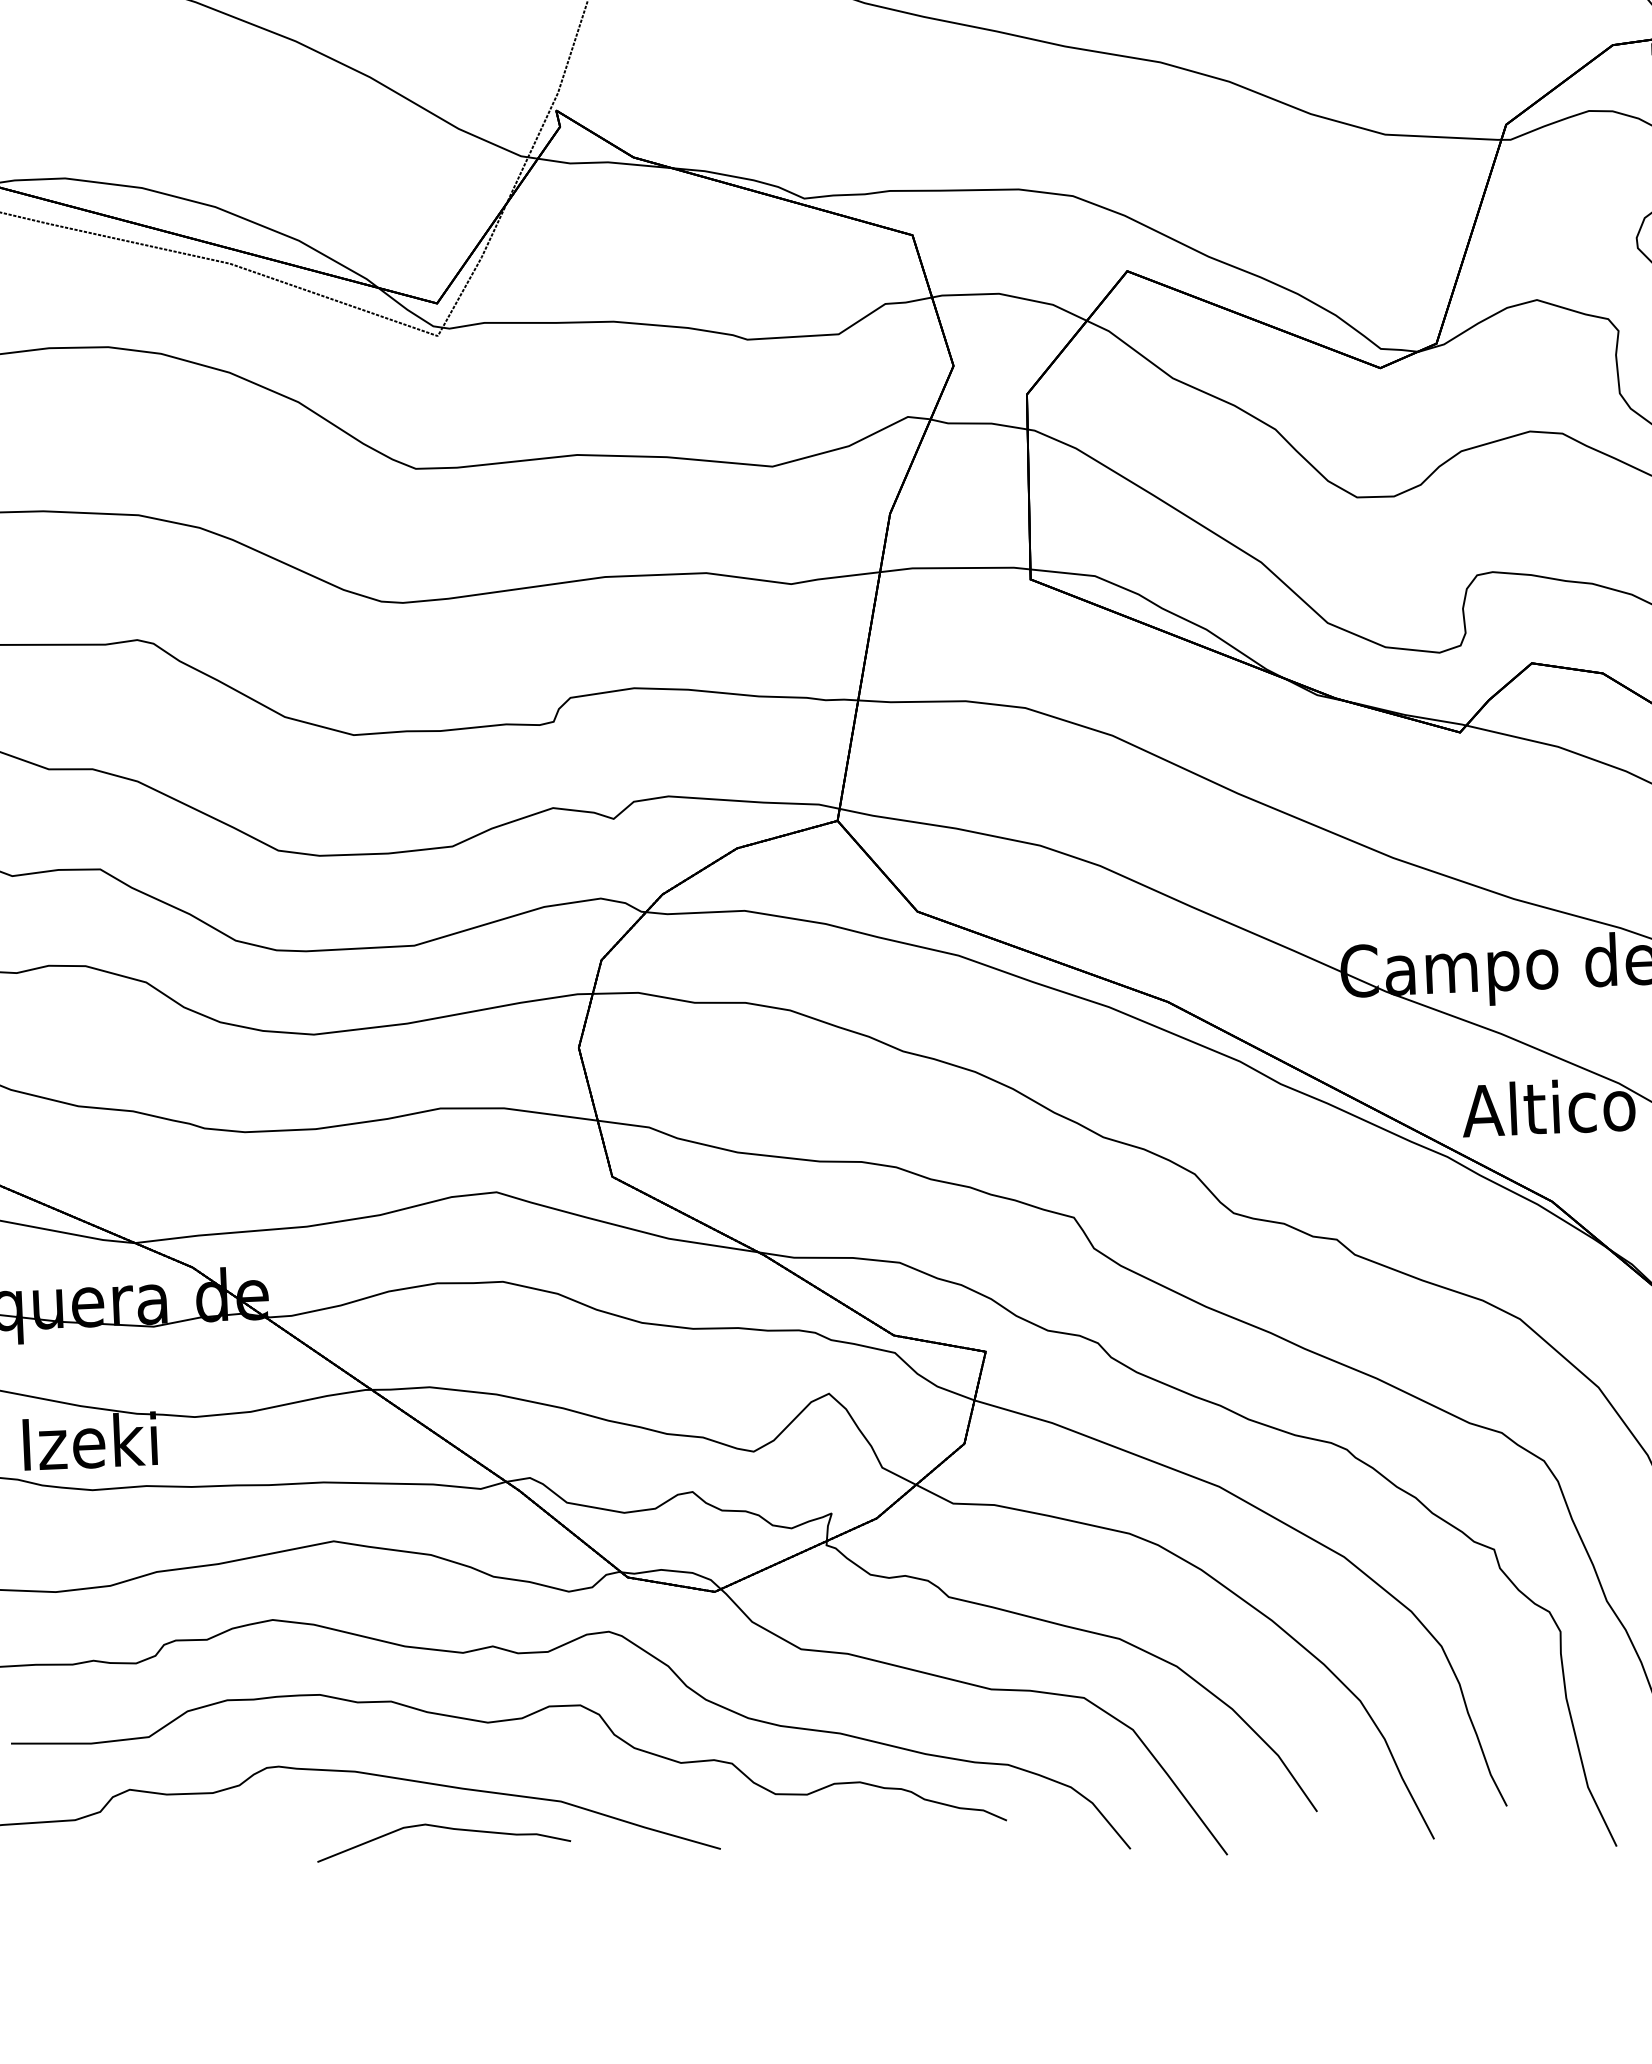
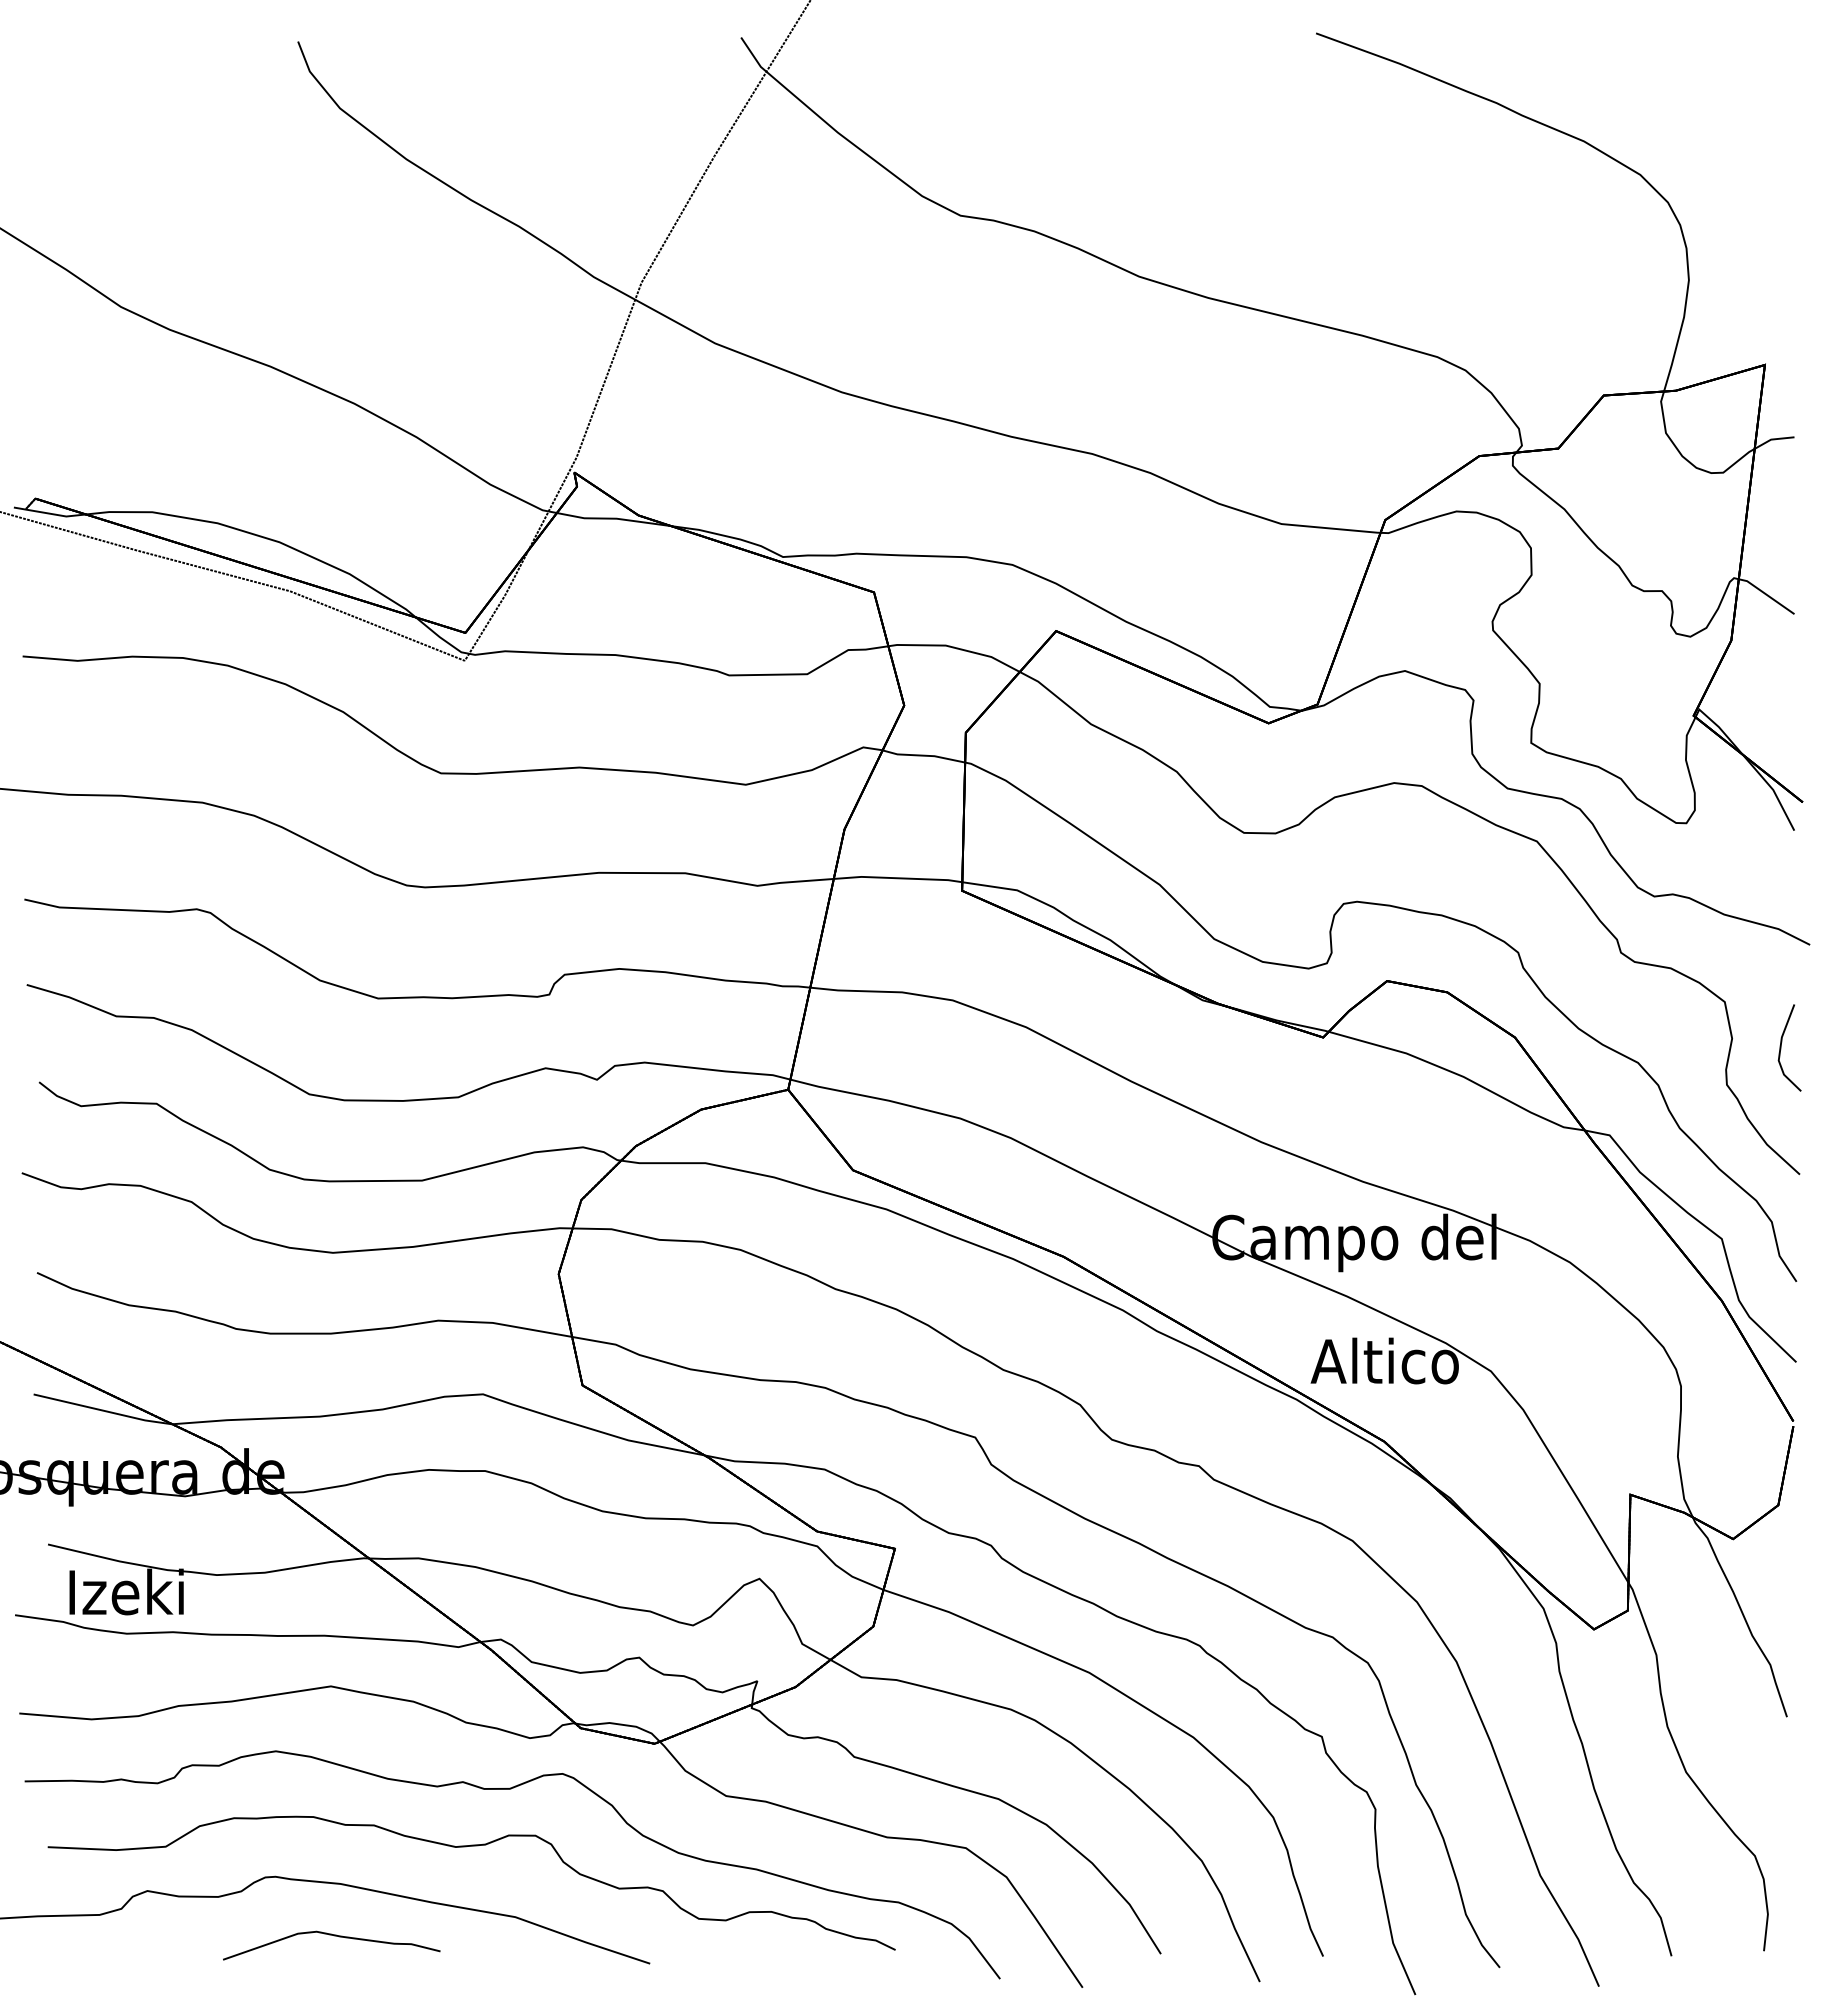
part: (446, 1829) -> (334, 1936), moved

